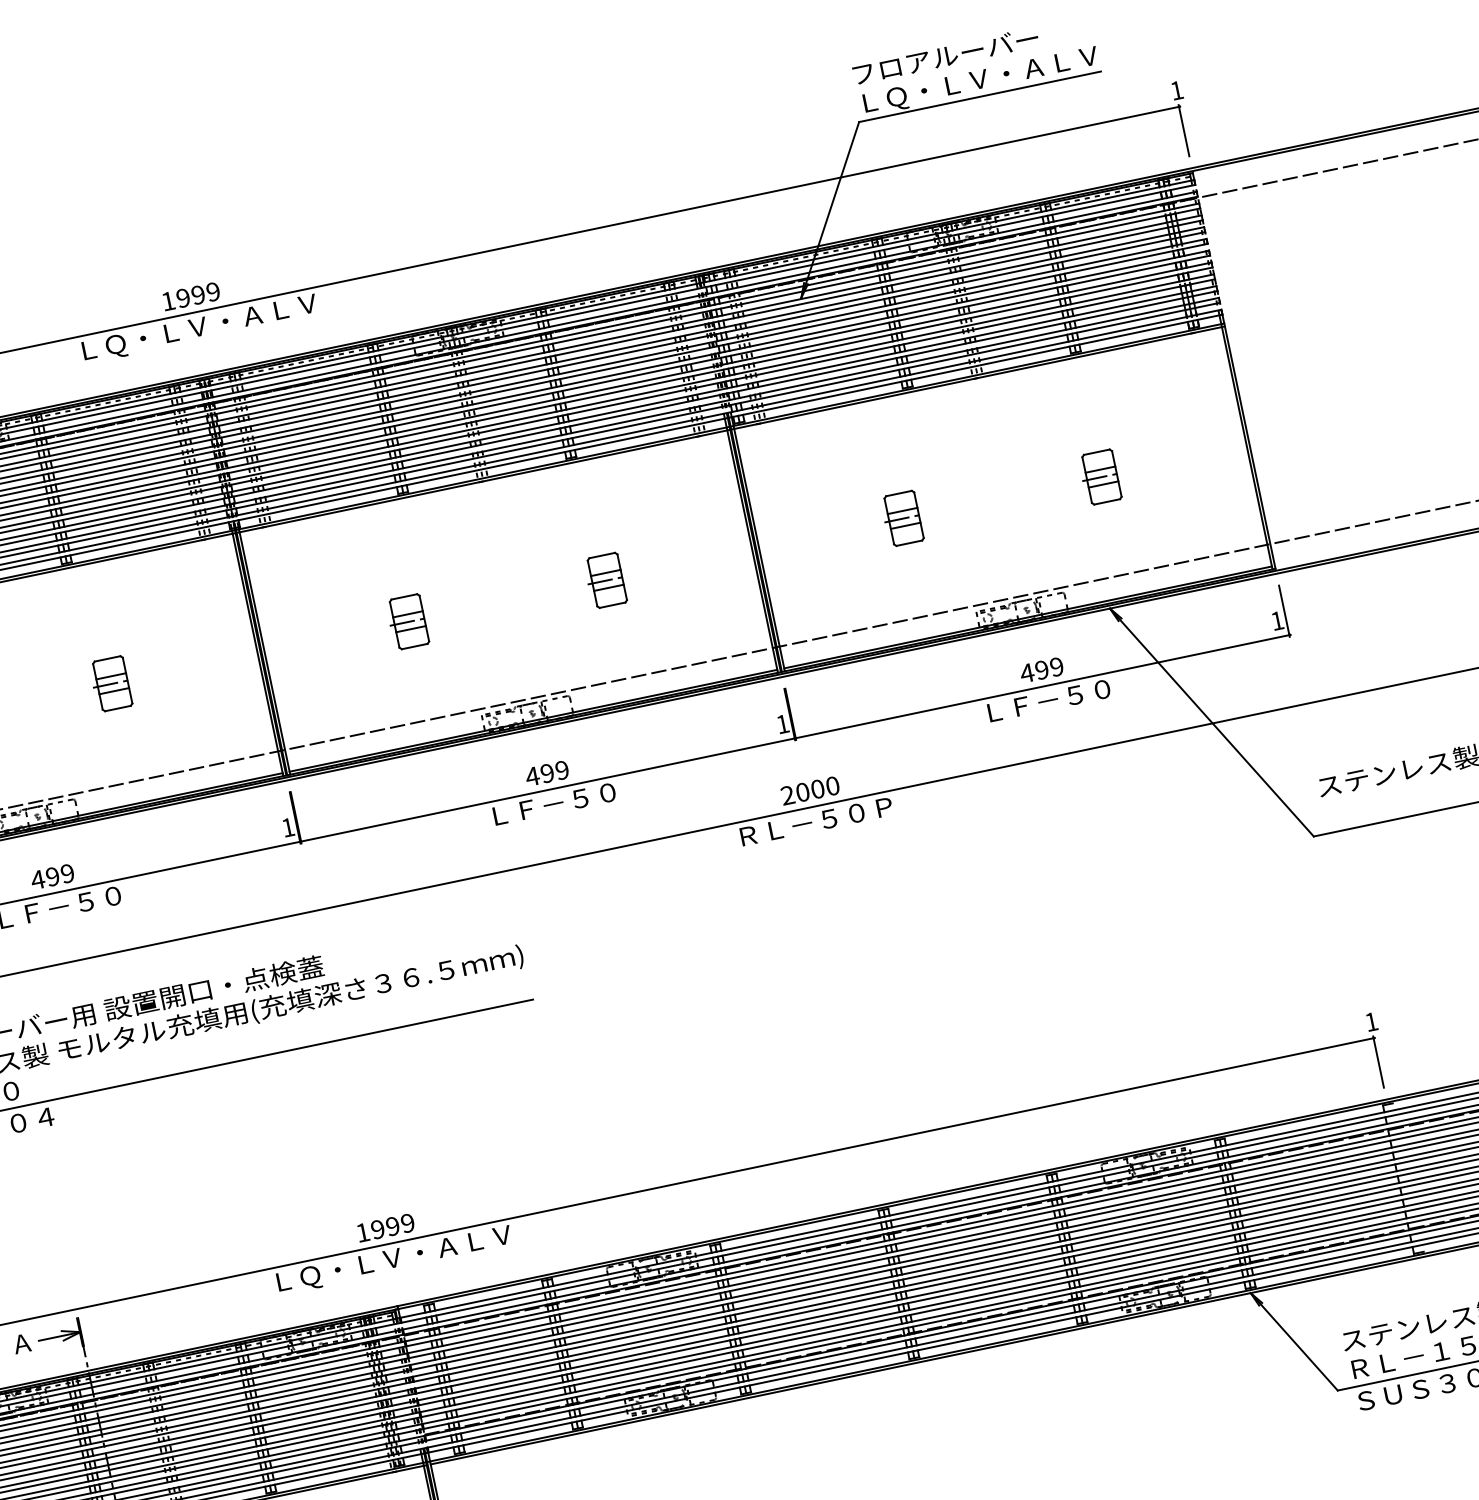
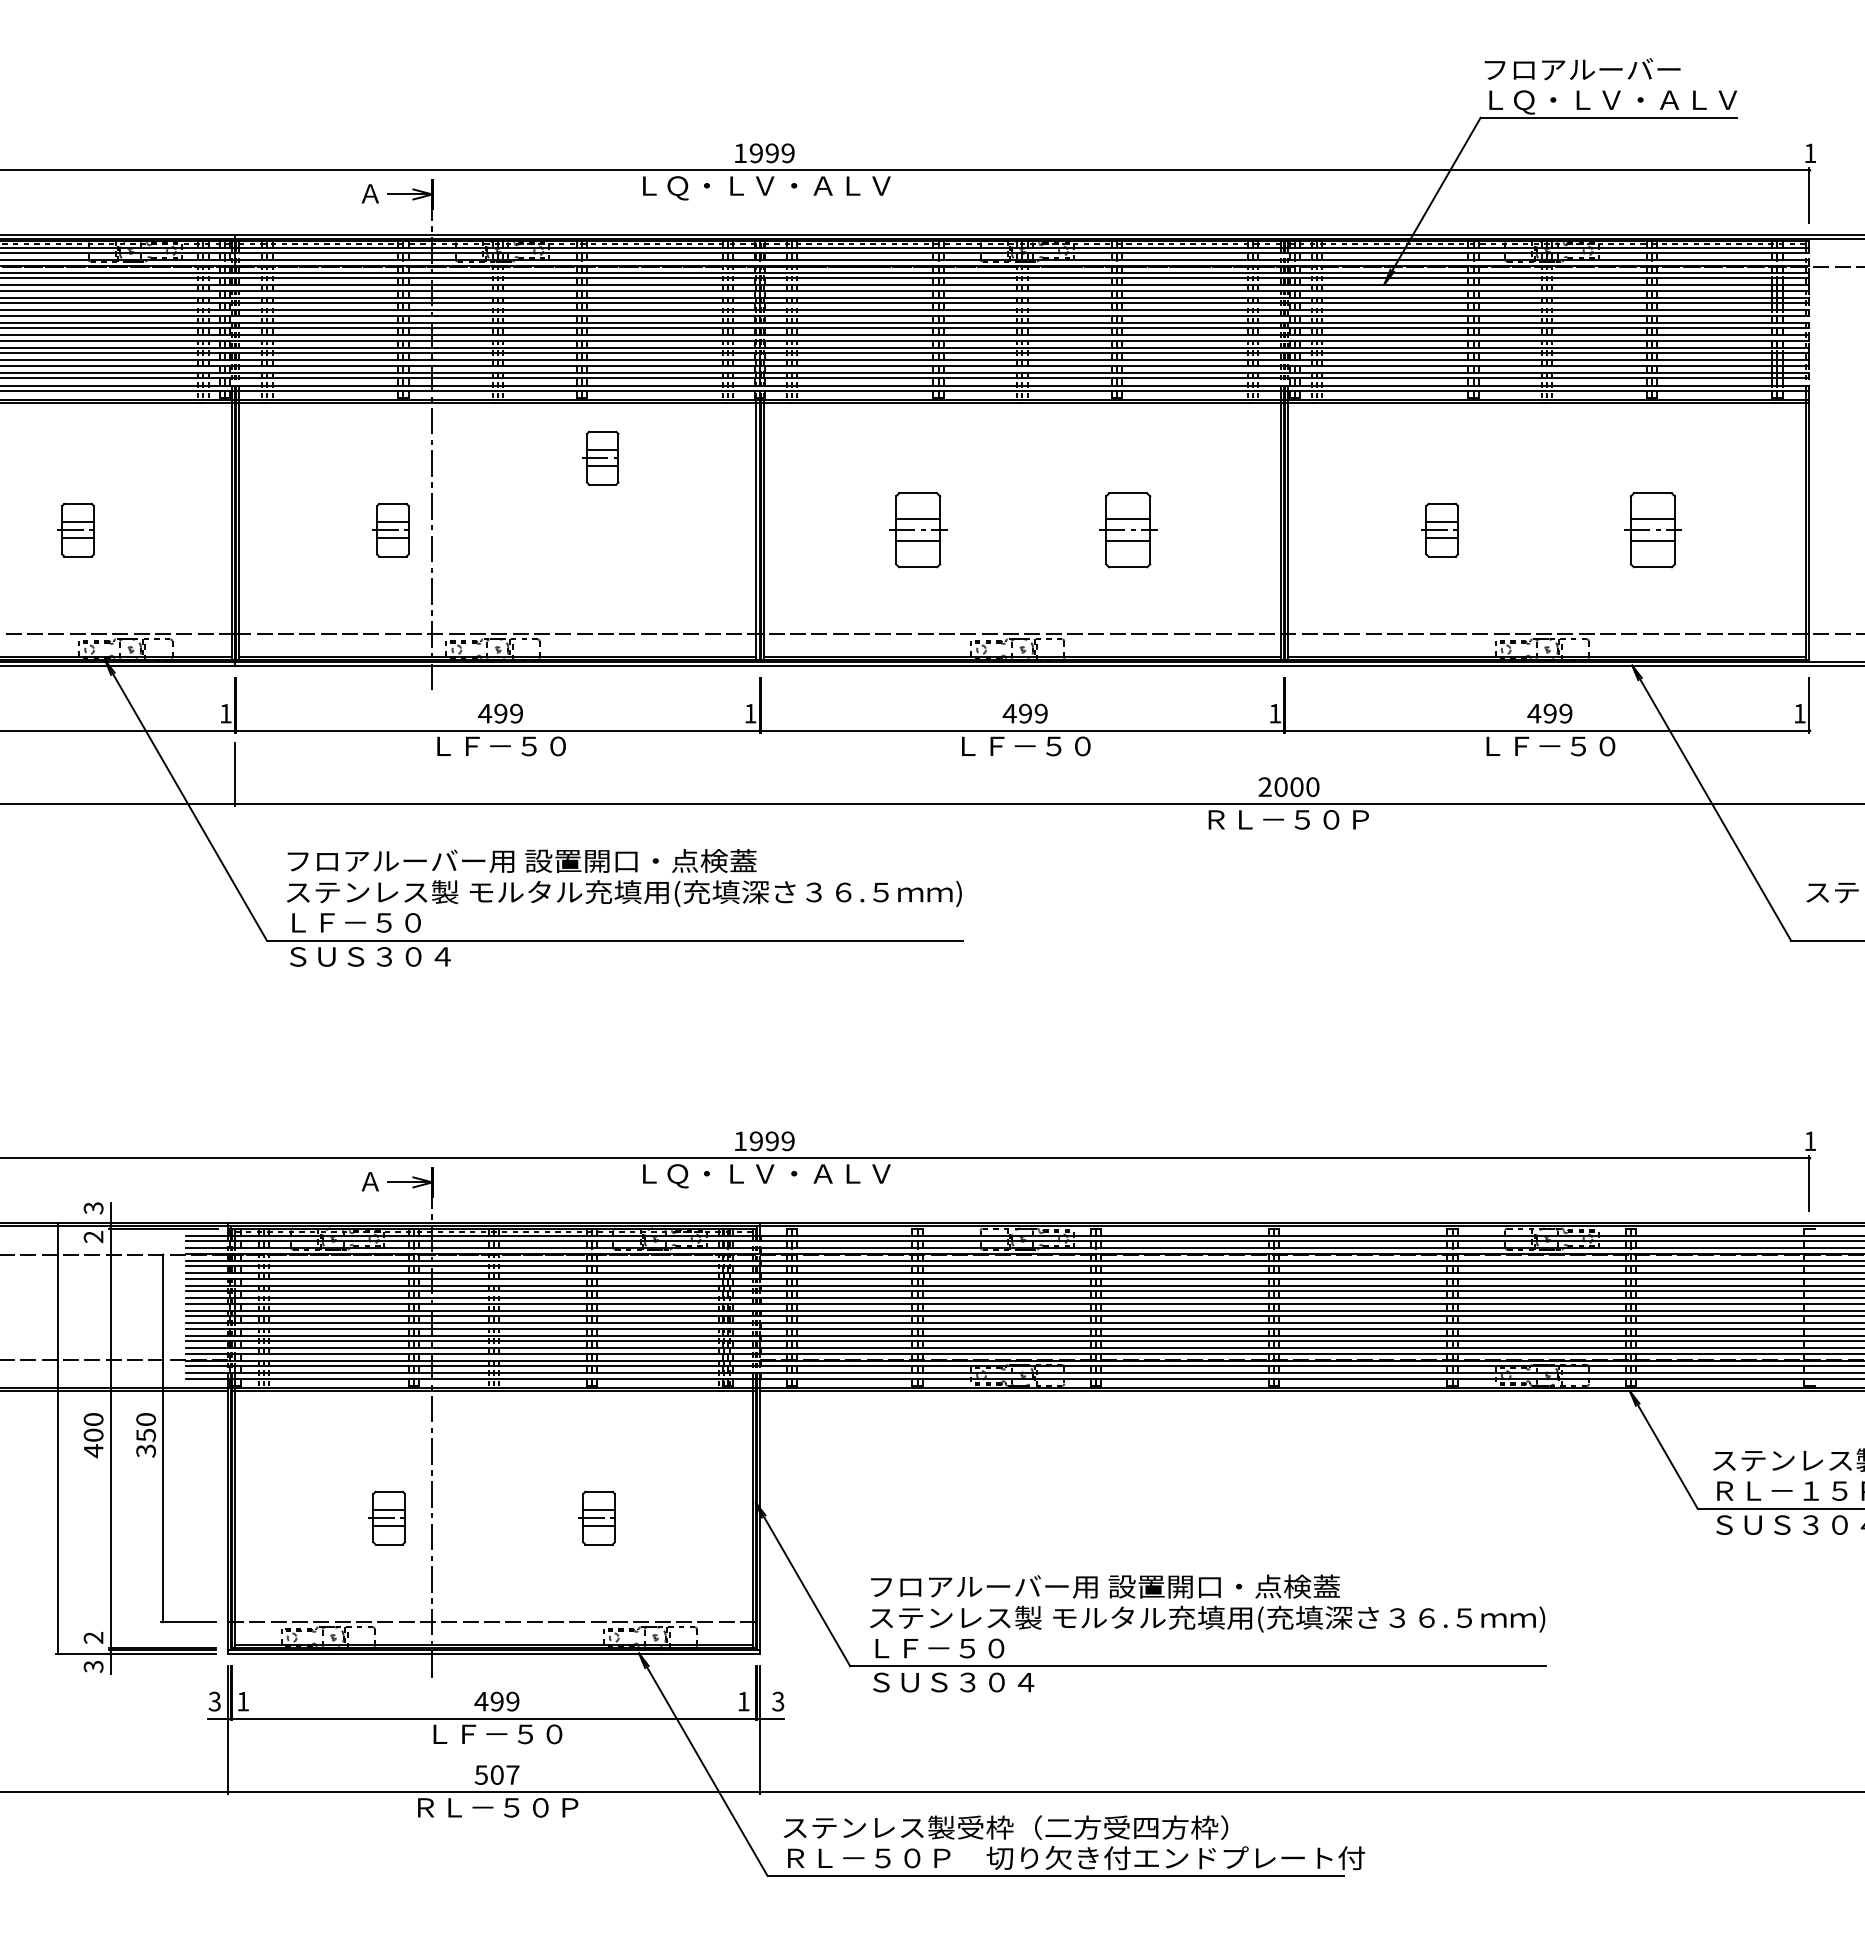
part: (1099, 476) -> (1649, 529), size x1.4
part: (605, 580) -> (1125, 529), size x1.4
part: (407, 621) -> (915, 529), size x1.4
part: (110, 683) -> (600, 457), moved

